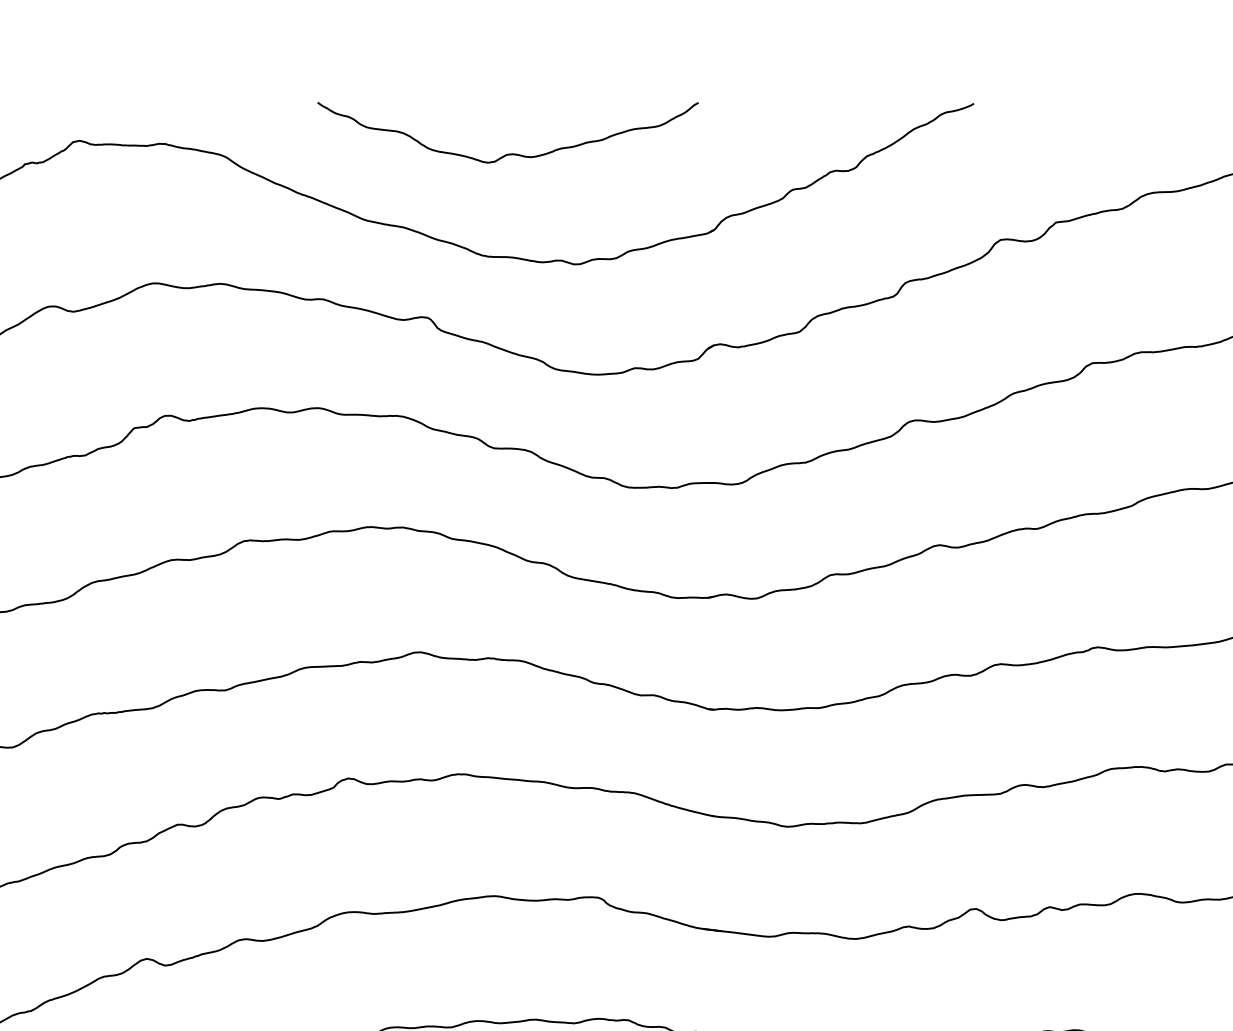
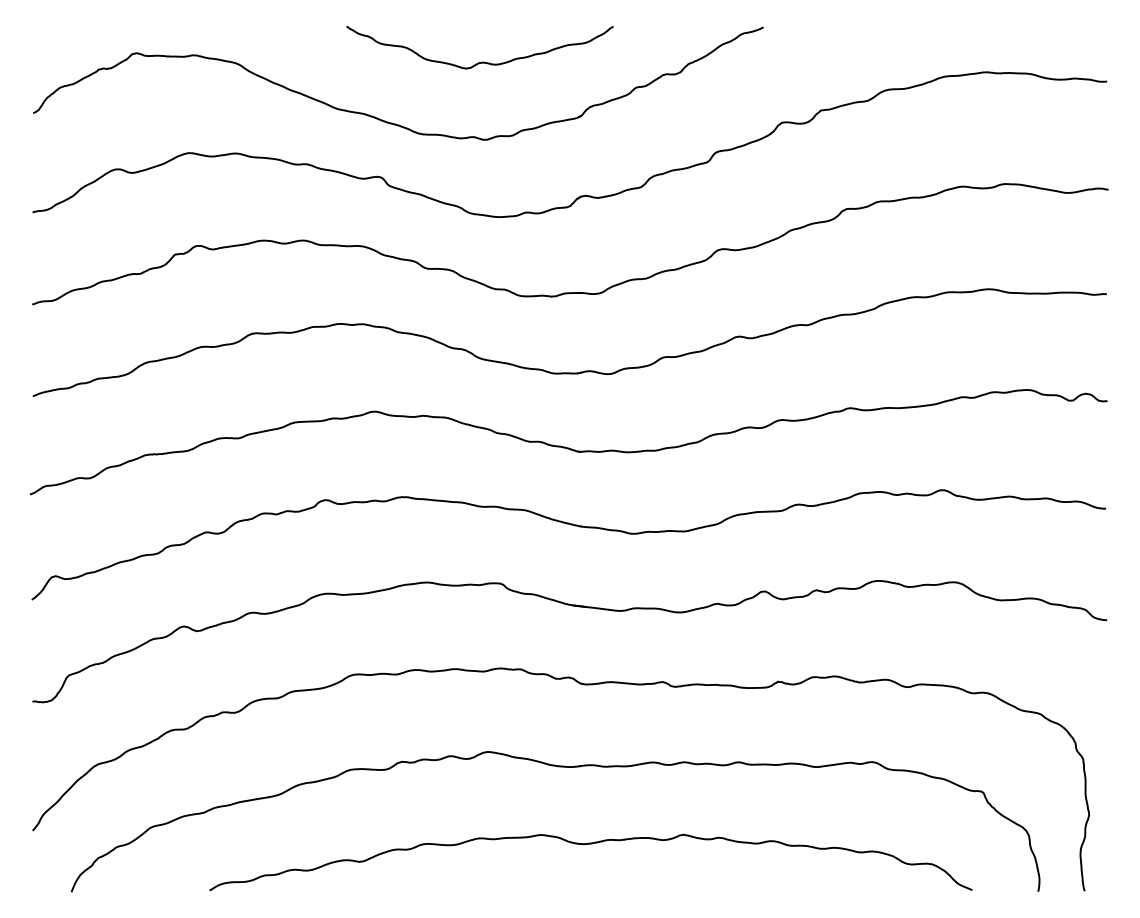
curve: (510, 152) -> (481, 61), moved

